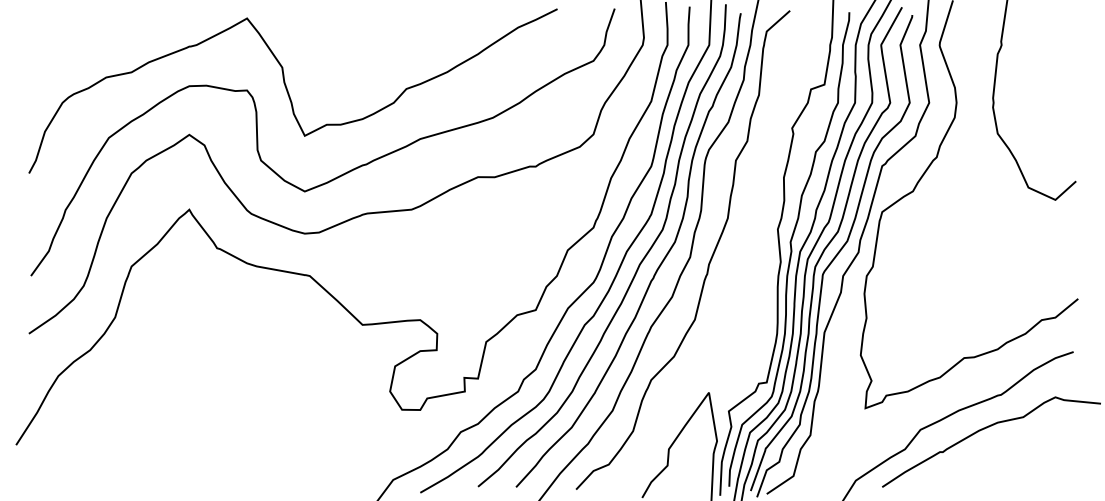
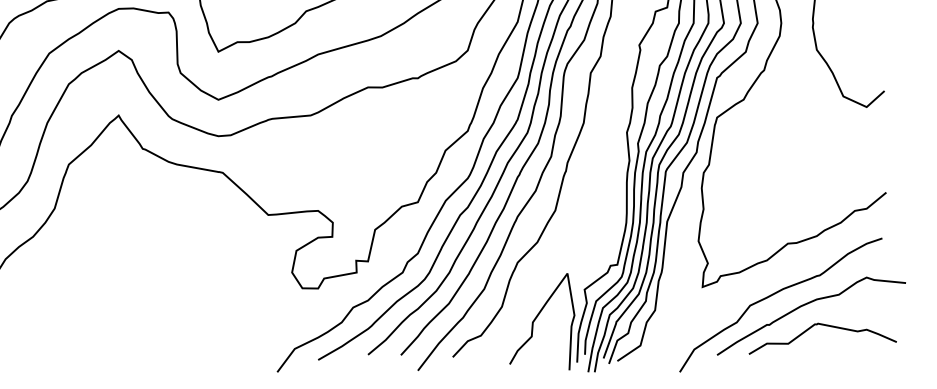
curve: (1006, 453) -> (824, 326), added

